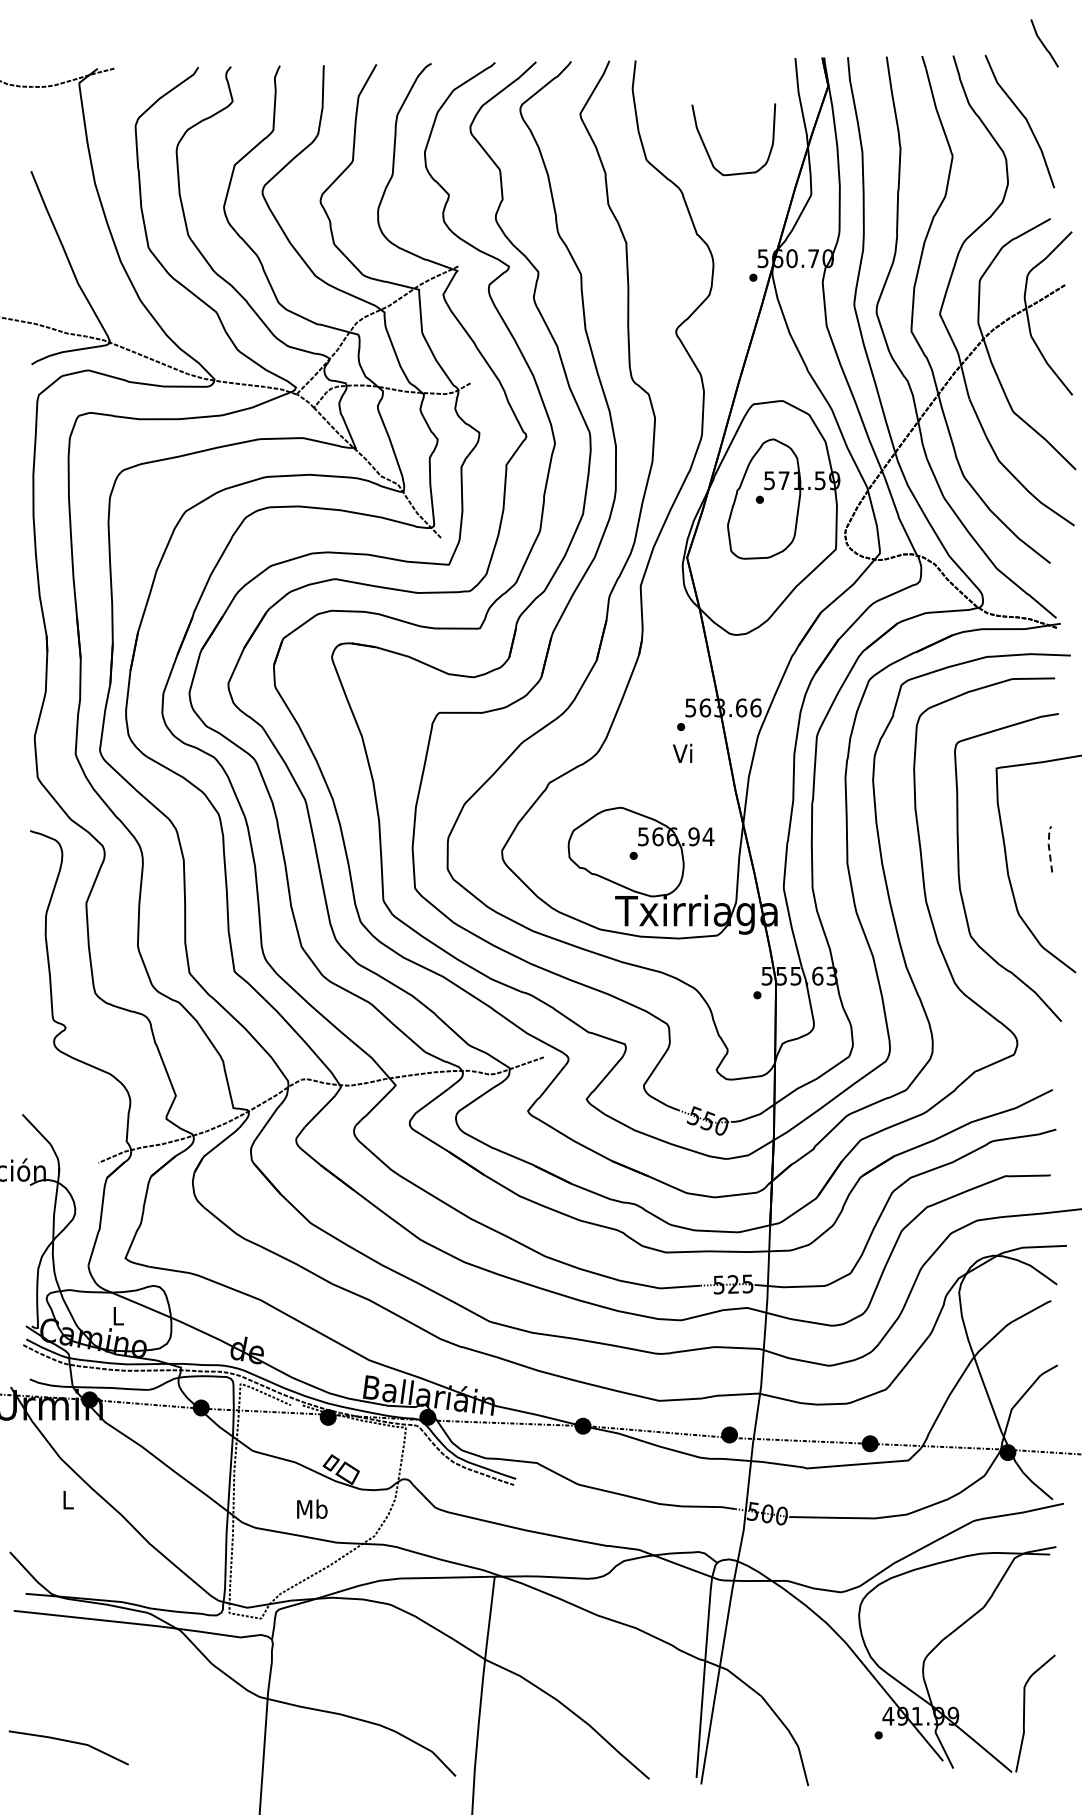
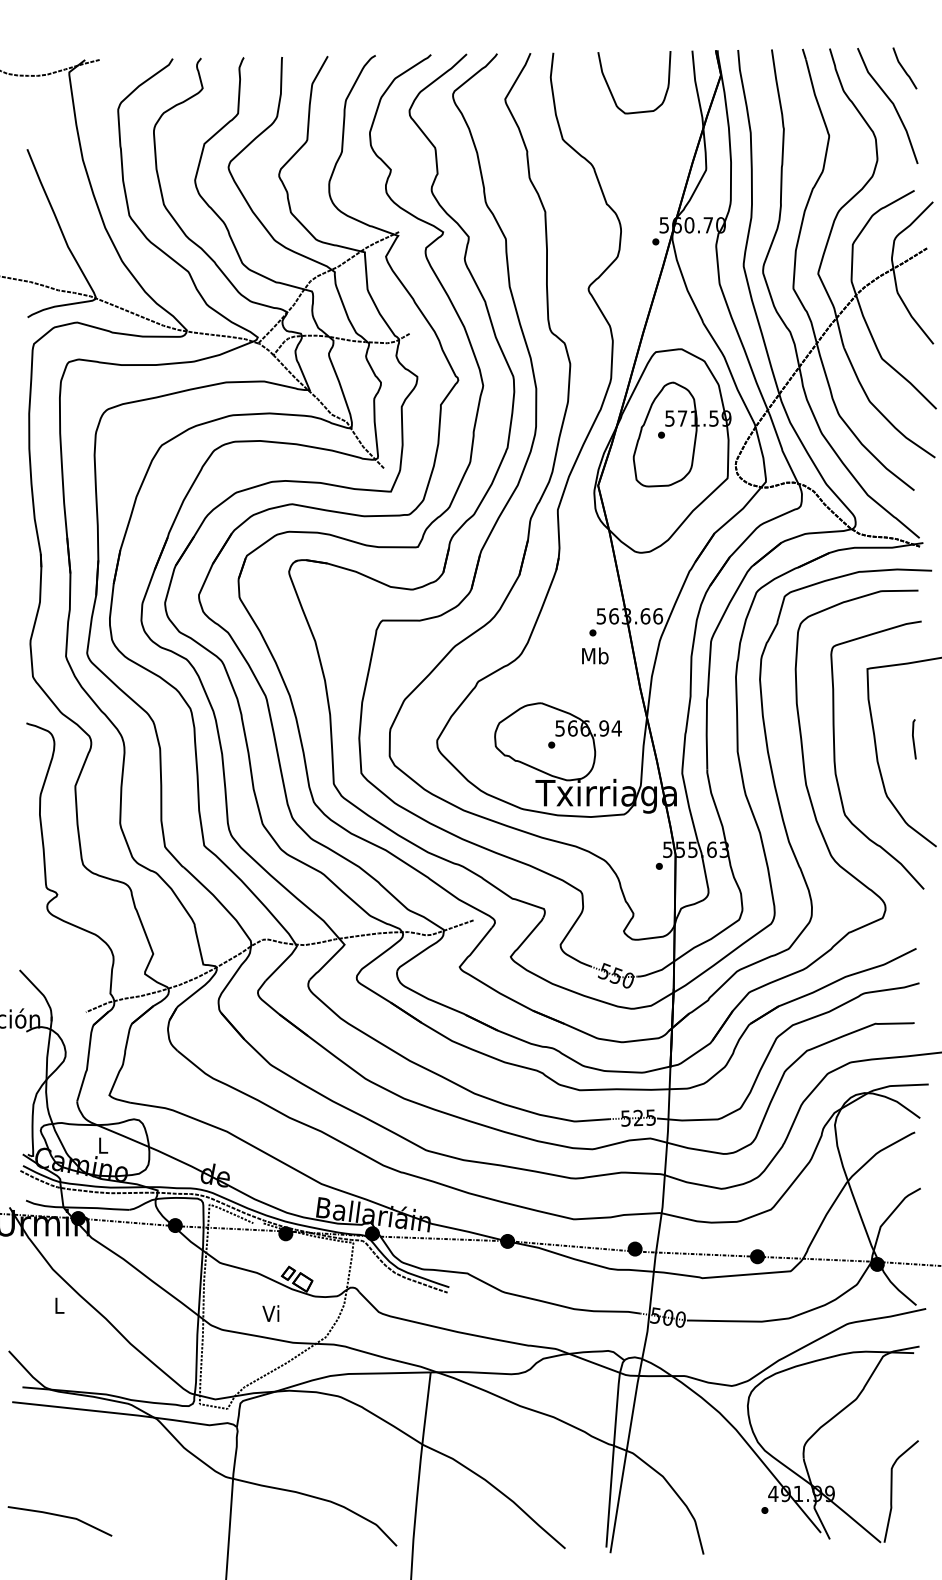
curve: (1043, 43) -> (903, 68), moved
curve: (706, 147) -> (610, 89), moved
text: (683, 753) -> (595, 655), Vi -> Mb
line: (1049, 847) -> (913, 737), dashed -> solid
text: (312, 1508) -> (272, 1313), Mb -> Vi

